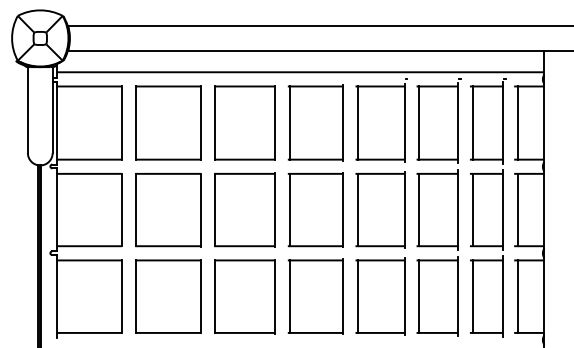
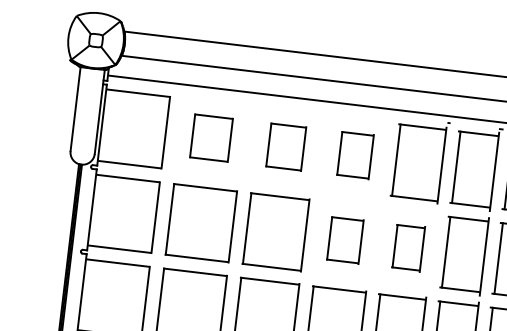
part: (168, 122) -> (211, 137), size x0.6
part: (244, 122) -> (285, 146), size x0.6
part: (315, 122) -> (355, 154), size x0.6
part: (315, 209) -> (344, 239), size x0.6
part: (380, 209) -> (408, 247), size x0.6

